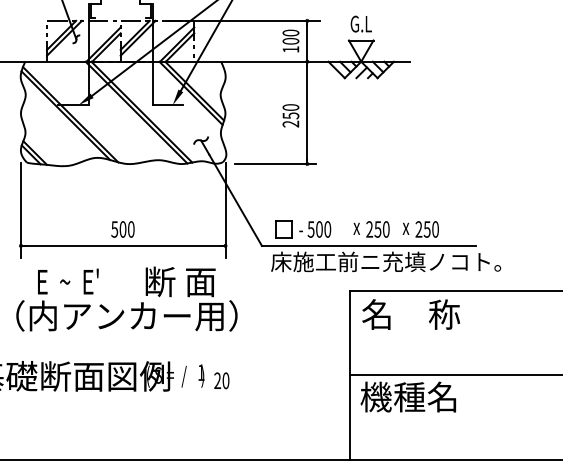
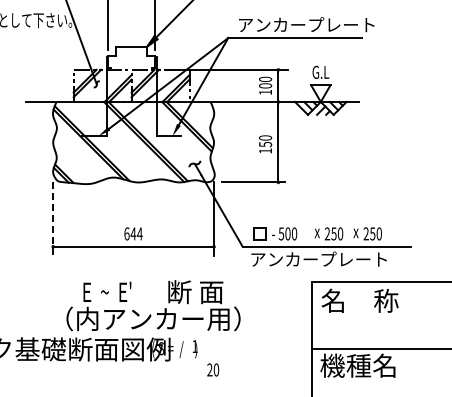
text: (290, 123) -> (265, 150), 250 -> 150
line: (21, 211) -> (53, 219), solid -> dashed
text: (123, 228) -> (133, 233), 500 -> 644
text: (386, 261) -> (340, 259), 床施工前ニ充填ノコト。 -> アンカープレート
text: (126, 298) -> (153, 305), moved
text: (222, 380) -> (213, 369), moved

